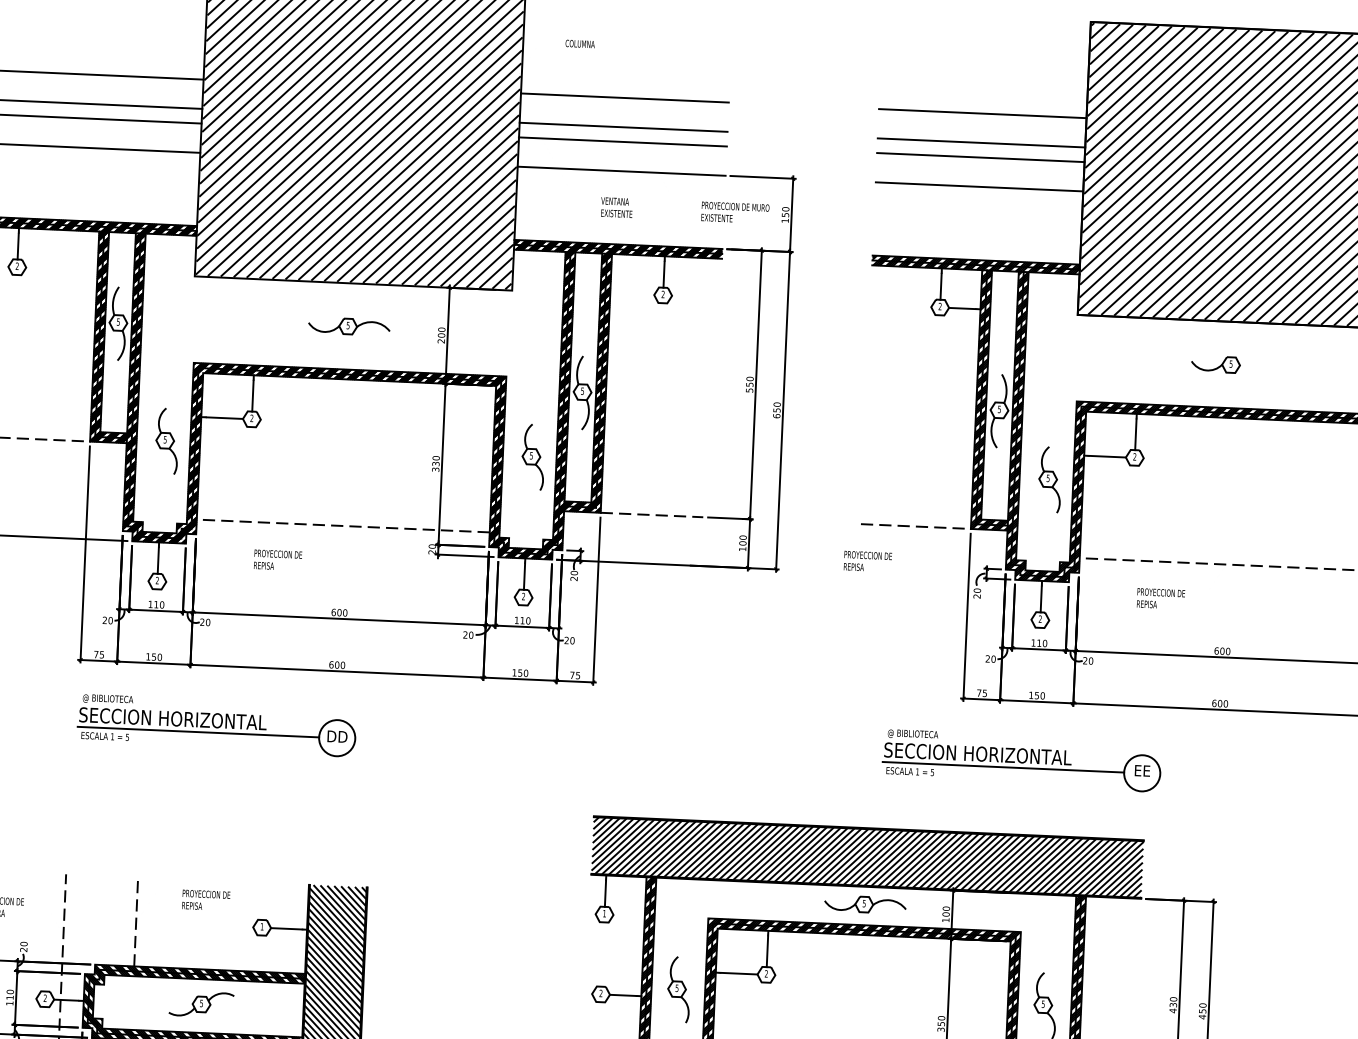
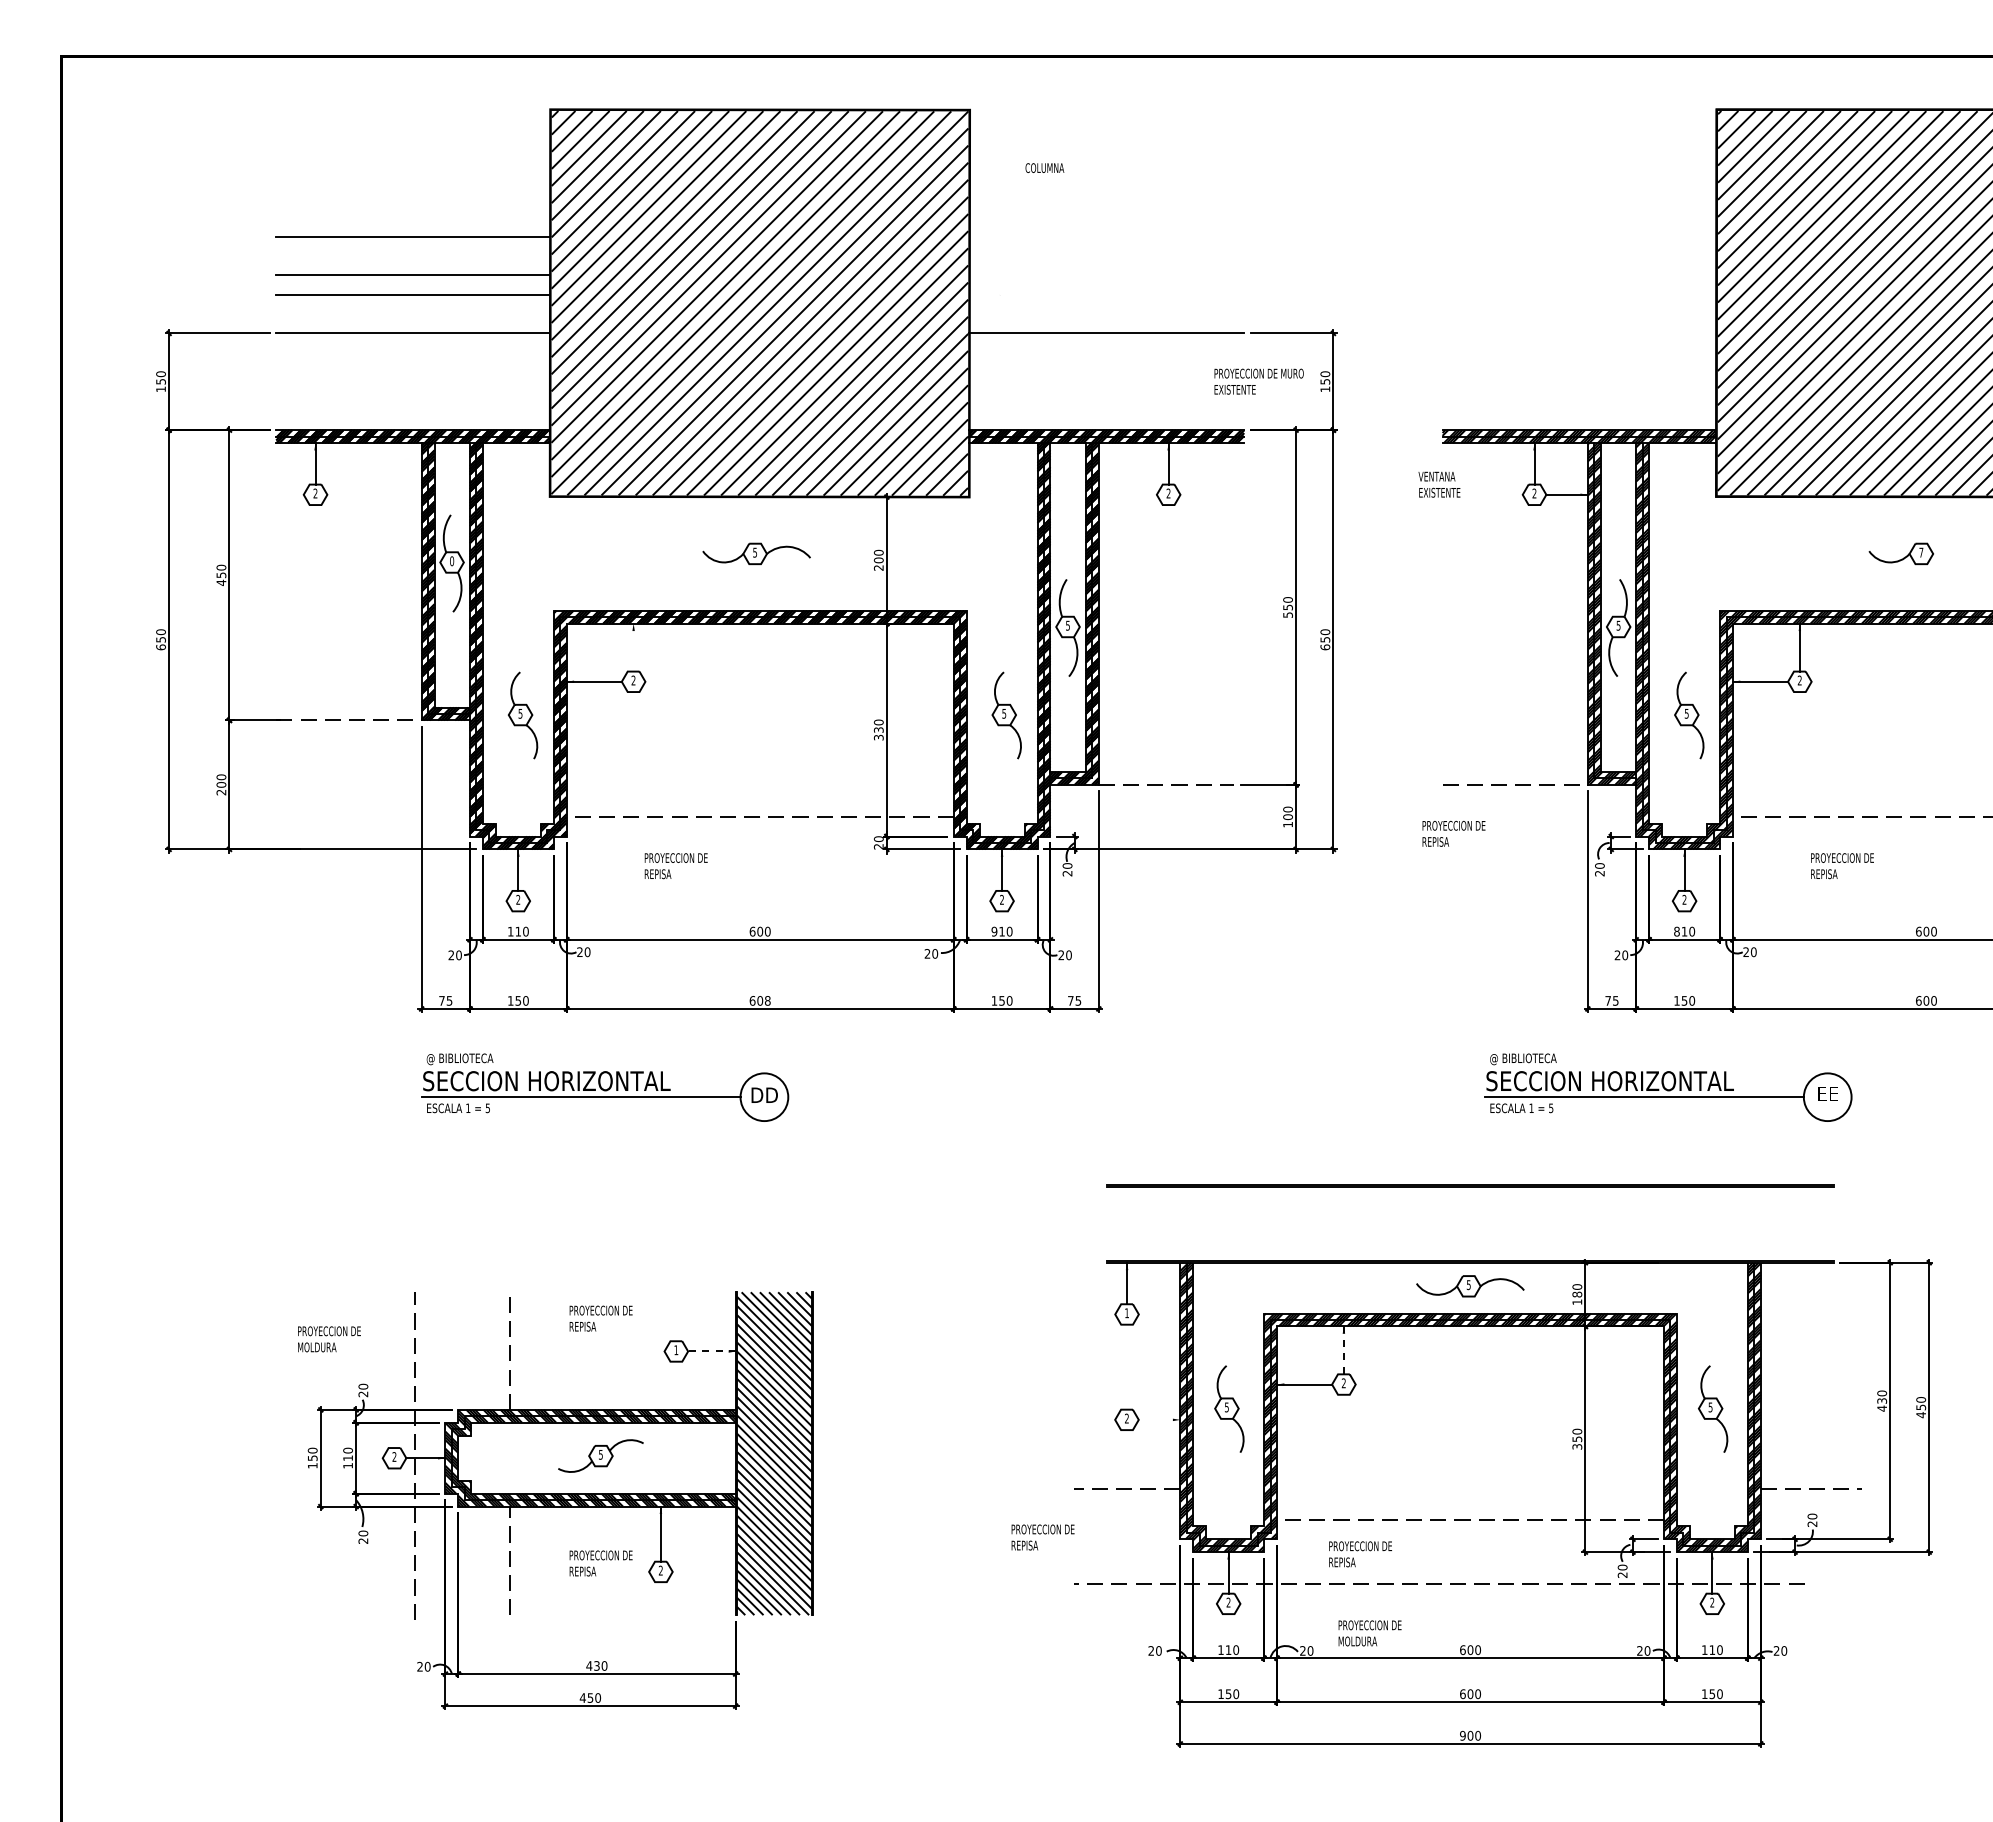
line: (624, 97) -> (1106, 236), removed
line: (982, 113) -> (1579, 236), removed
line: (623, 127) -> (1106, 275), removed
line: (622, 141) -> (1106, 294), removed
line: (981, 142) -> (1579, 275), removed
line: (980, 157) -> (1579, 294), removed
line: (979, 186) -> (1579, 333), removed
text: (616, 207) -> (1439, 484), moved
text: (118, 322) -> (452, 561), 5 -> 0
text: (1231, 364) -> (1921, 552), 5 -> 7
line: (252, 393) -> (633, 647), removed
text: (516, 620) -> (994, 931), 110 -> 910
text: (1033, 642) -> (1676, 931), 110 -> 810
text: (342, 665) -> (767, 1000), 600 -> 608
hatch: (867, 857) -> (1470, 1223), removed
text: (945, 914) -> (1576, 1294), 100 -> 180
line: (289, 928) -> (712, 1351), solid -> dashed
line: (767, 949) -> (1343, 1350), solid -> dashed
line: (625, 995) -> (1159, 1419), removed

